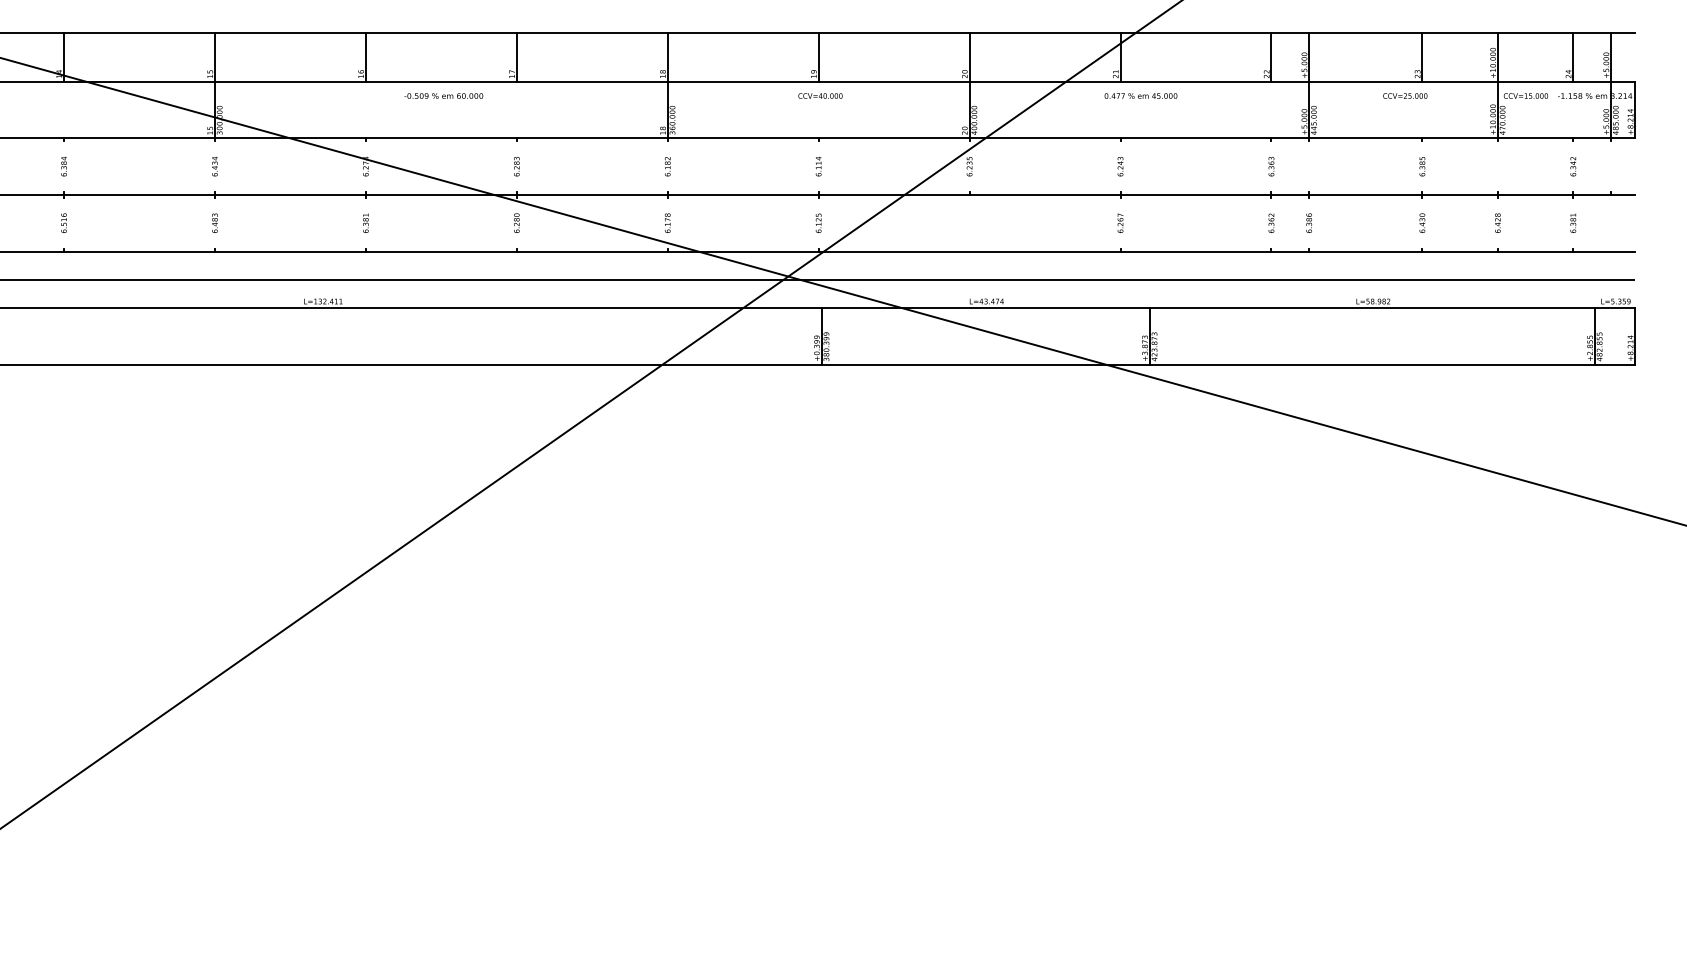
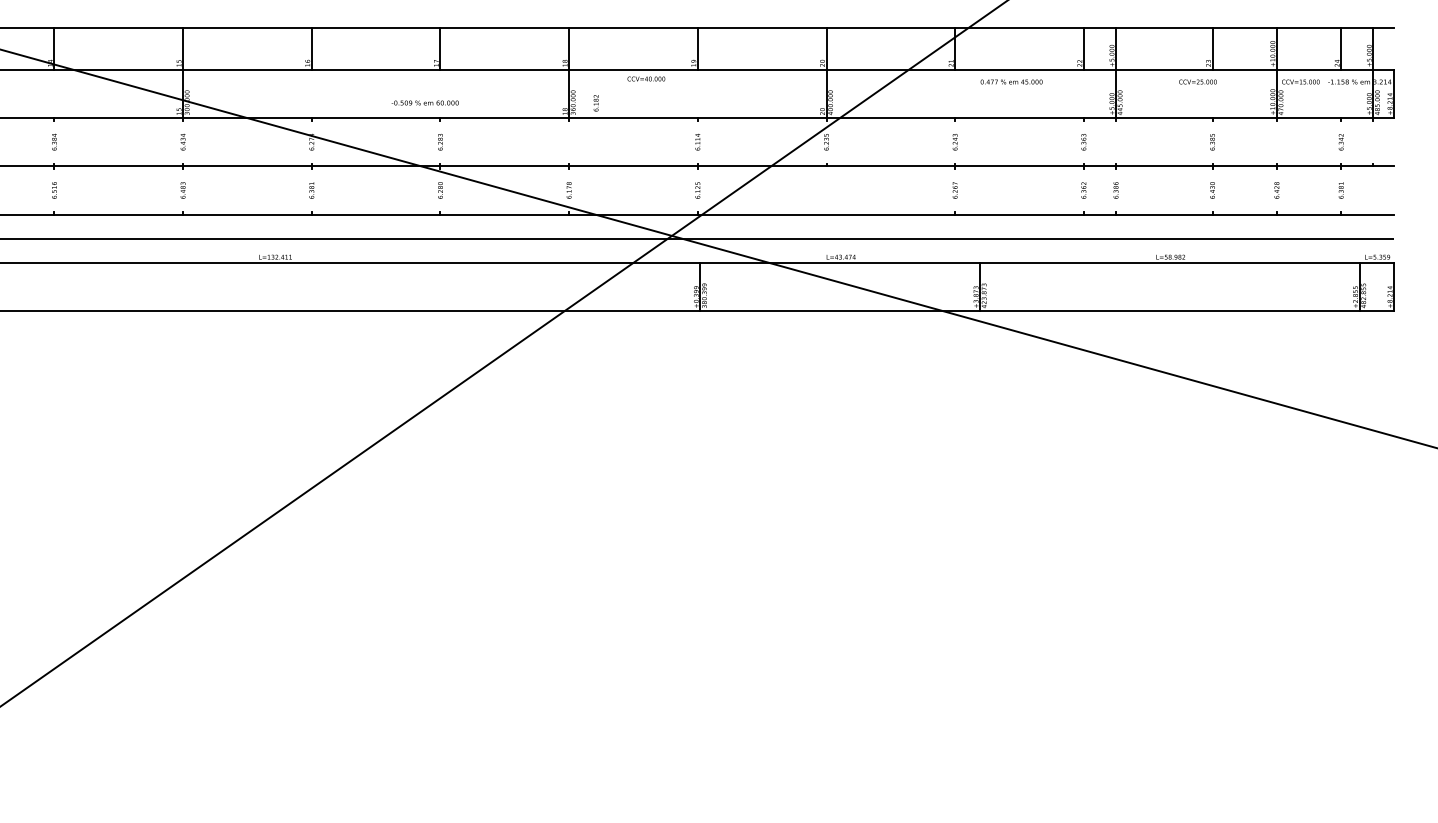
text: (442, 95) -> (424, 102), moved
text: (820, 95) -> (646, 78), moved
text: (1140, 95) -> (1011, 81), moved
text: (666, 166) -> (595, 103), moved

